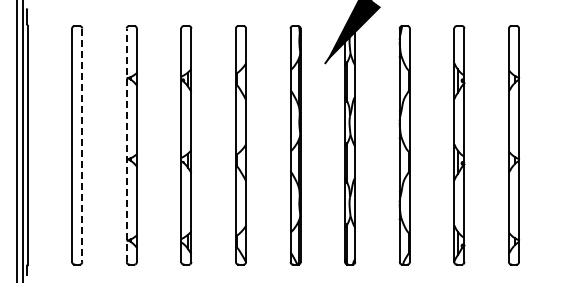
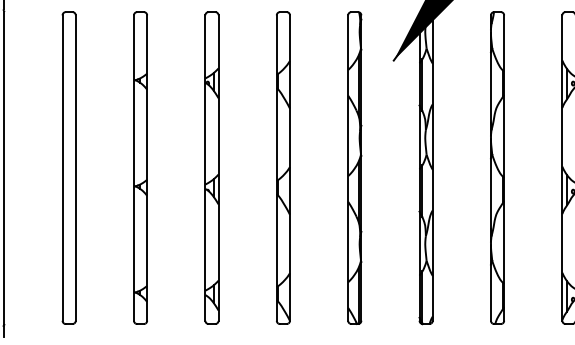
line: (82, 145) -> (76, 168), dashed -> solid
line: (126, 145) -> (133, 168), dashed -> solid

